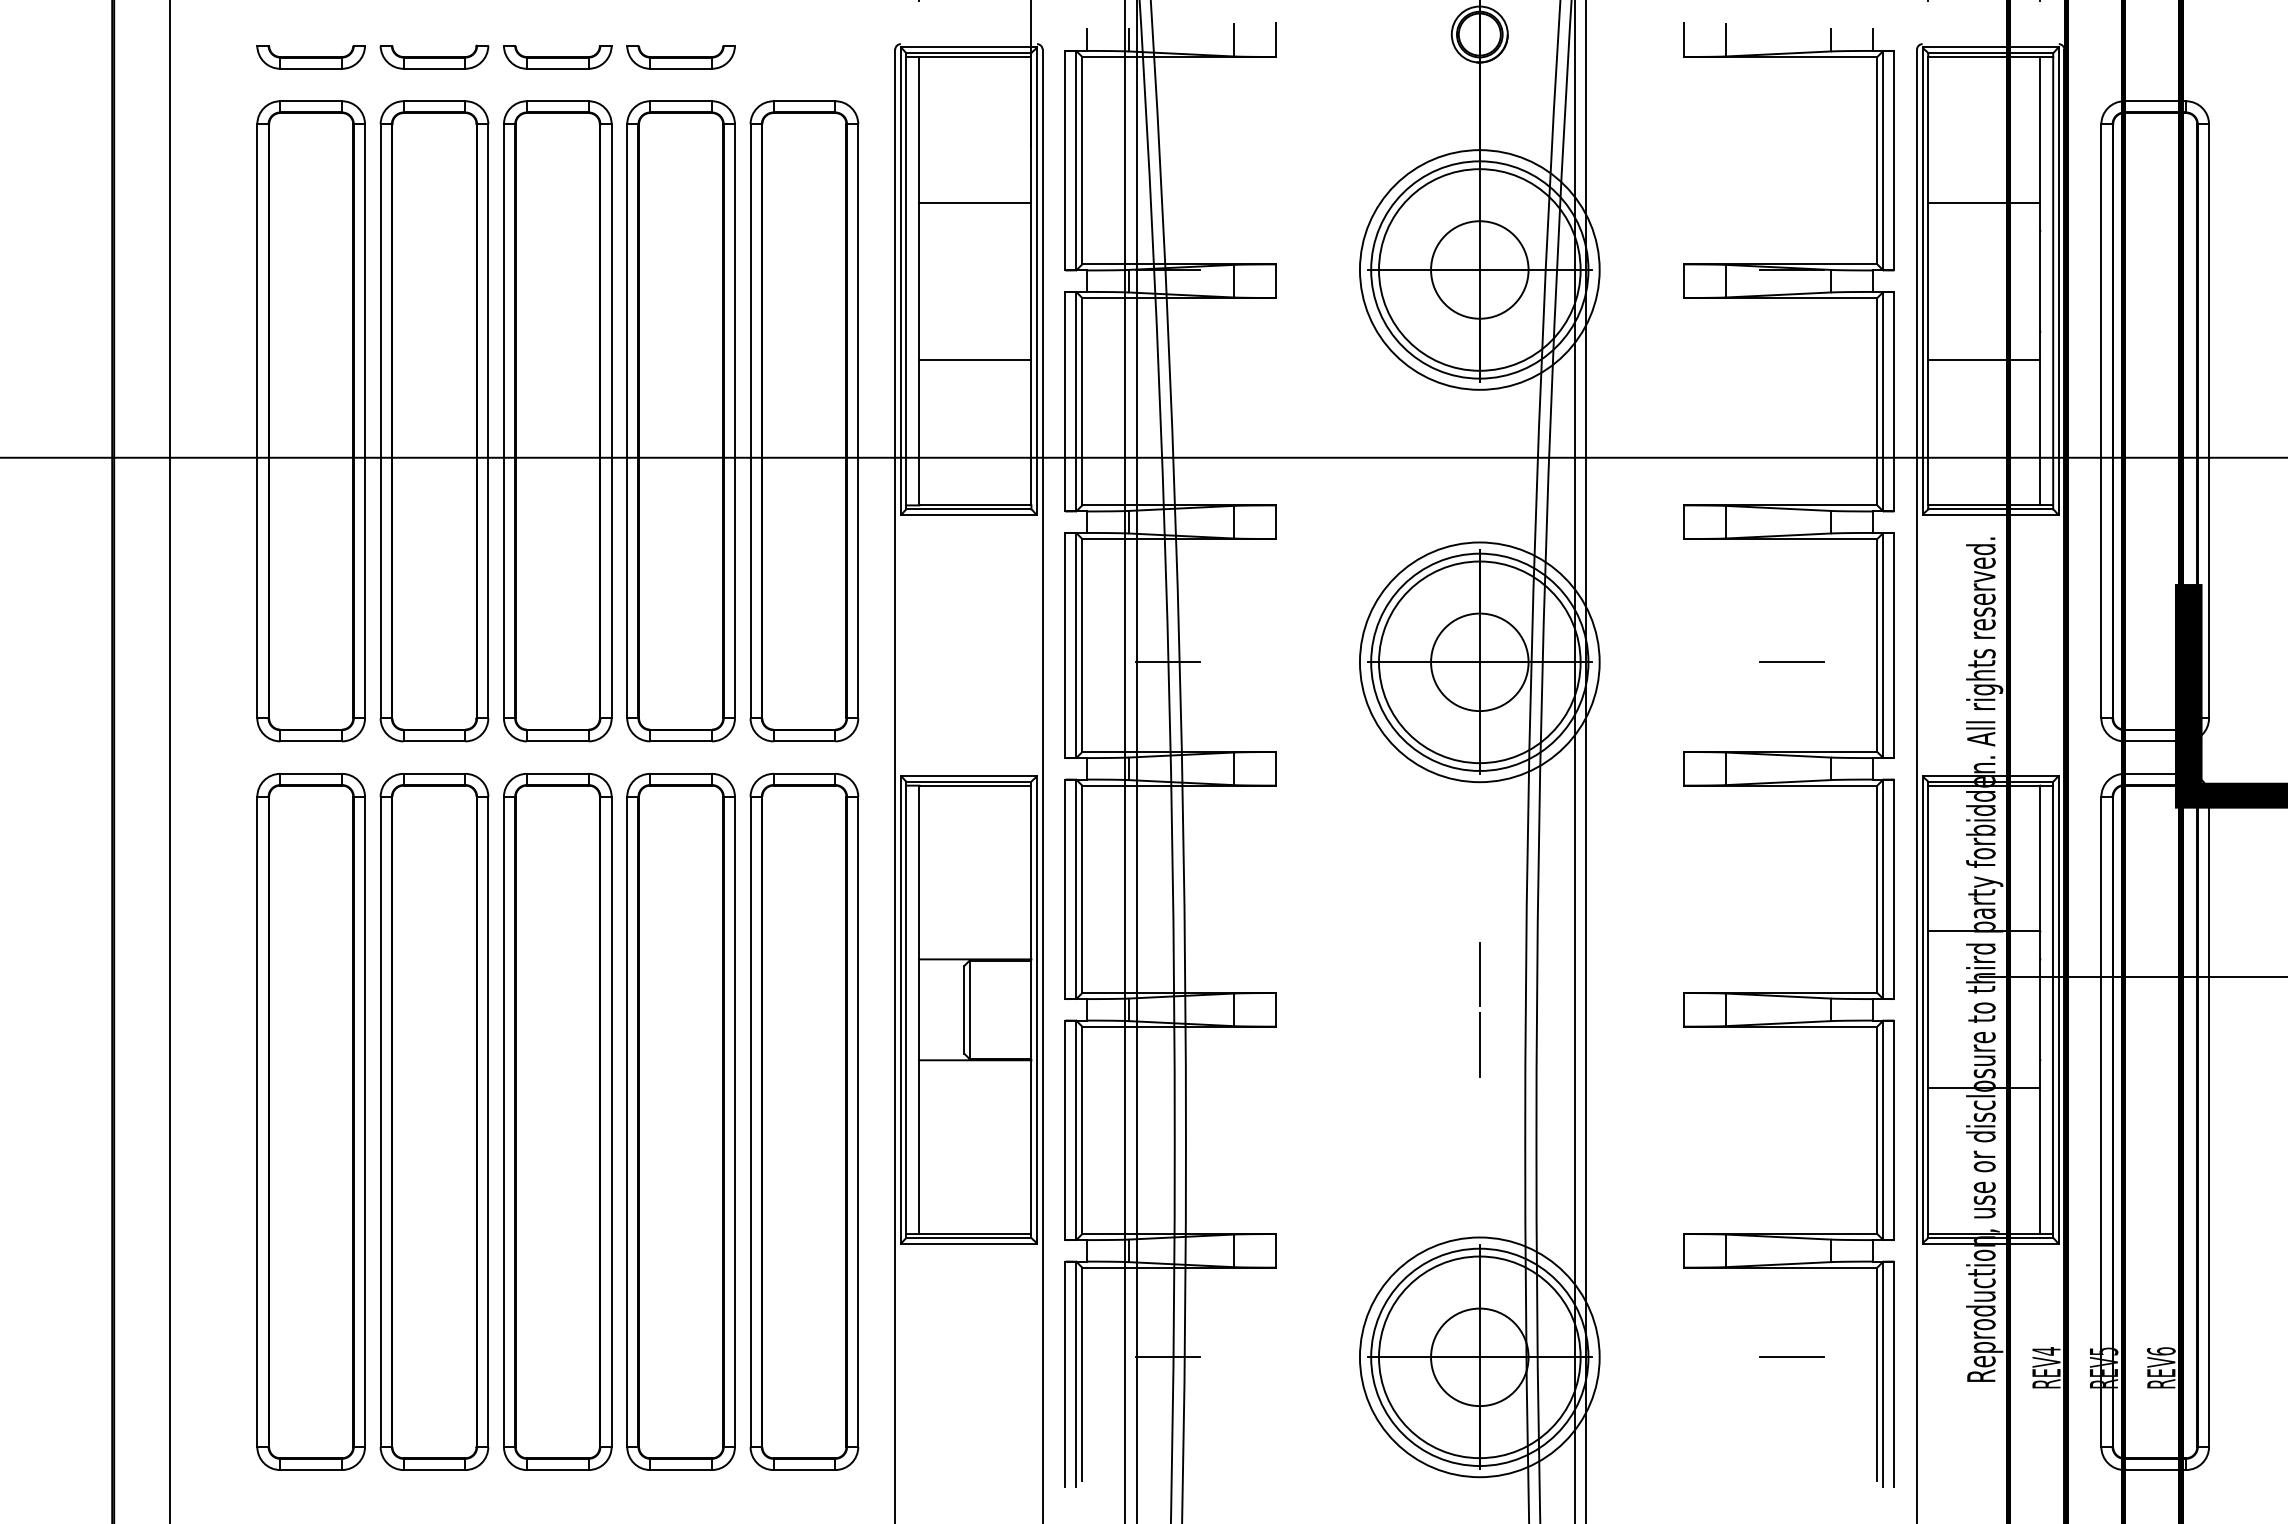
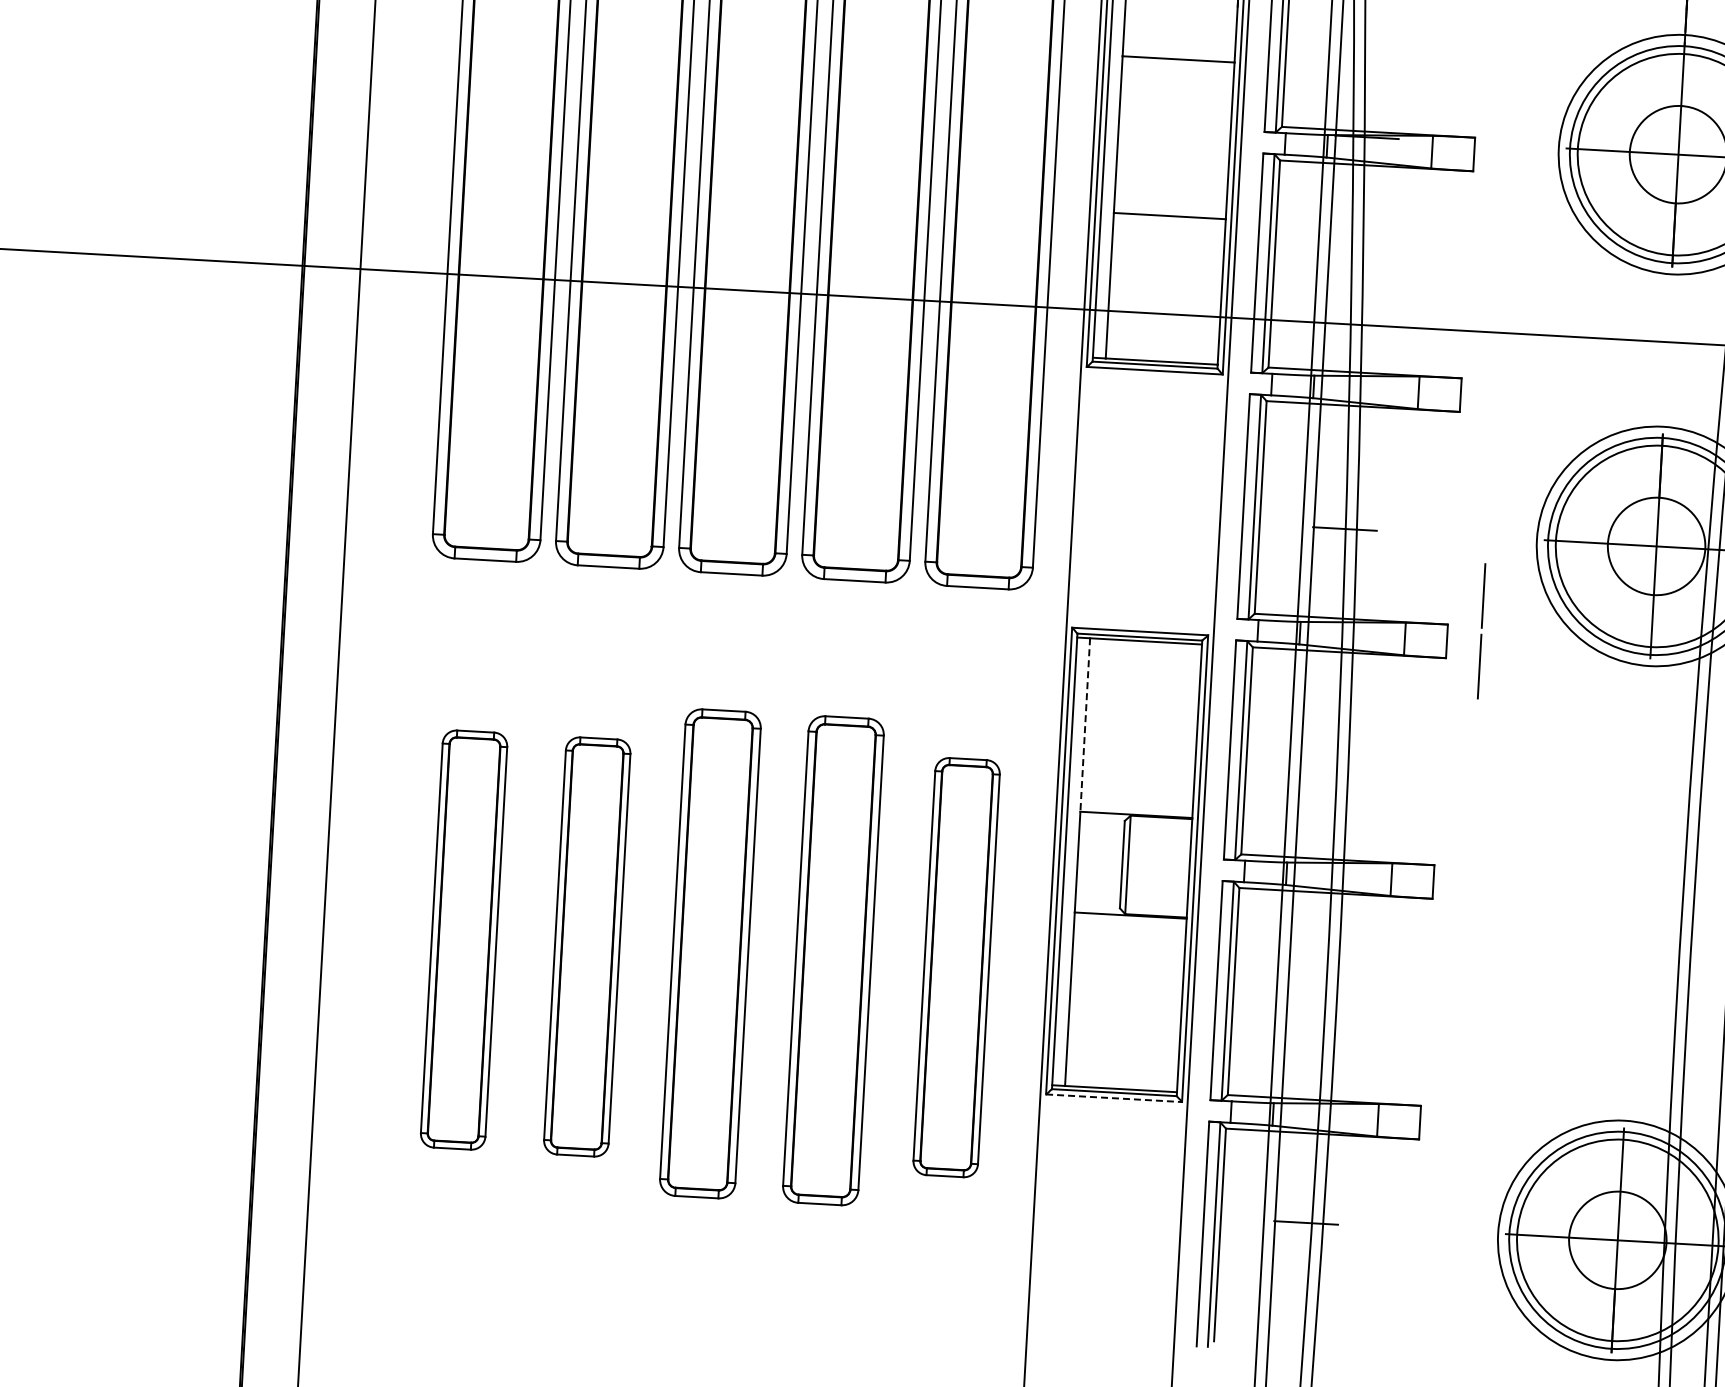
line: (919, 872) -> (1085, 725), solid -> dashed
line: (1479, 1006) -> (1481, 627), moved
part: (310, 1121) -> (463, 939), size x0.6
part: (434, 1121) -> (587, 946), size x0.6
part: (557, 1121) -> (710, 953), size x0.7
part: (680, 1121) -> (832, 960), size x0.7
part: (804, 1121) -> (956, 967), size x0.6
line: (969, 1243) -> (1114, 1098), solid -> dashed

